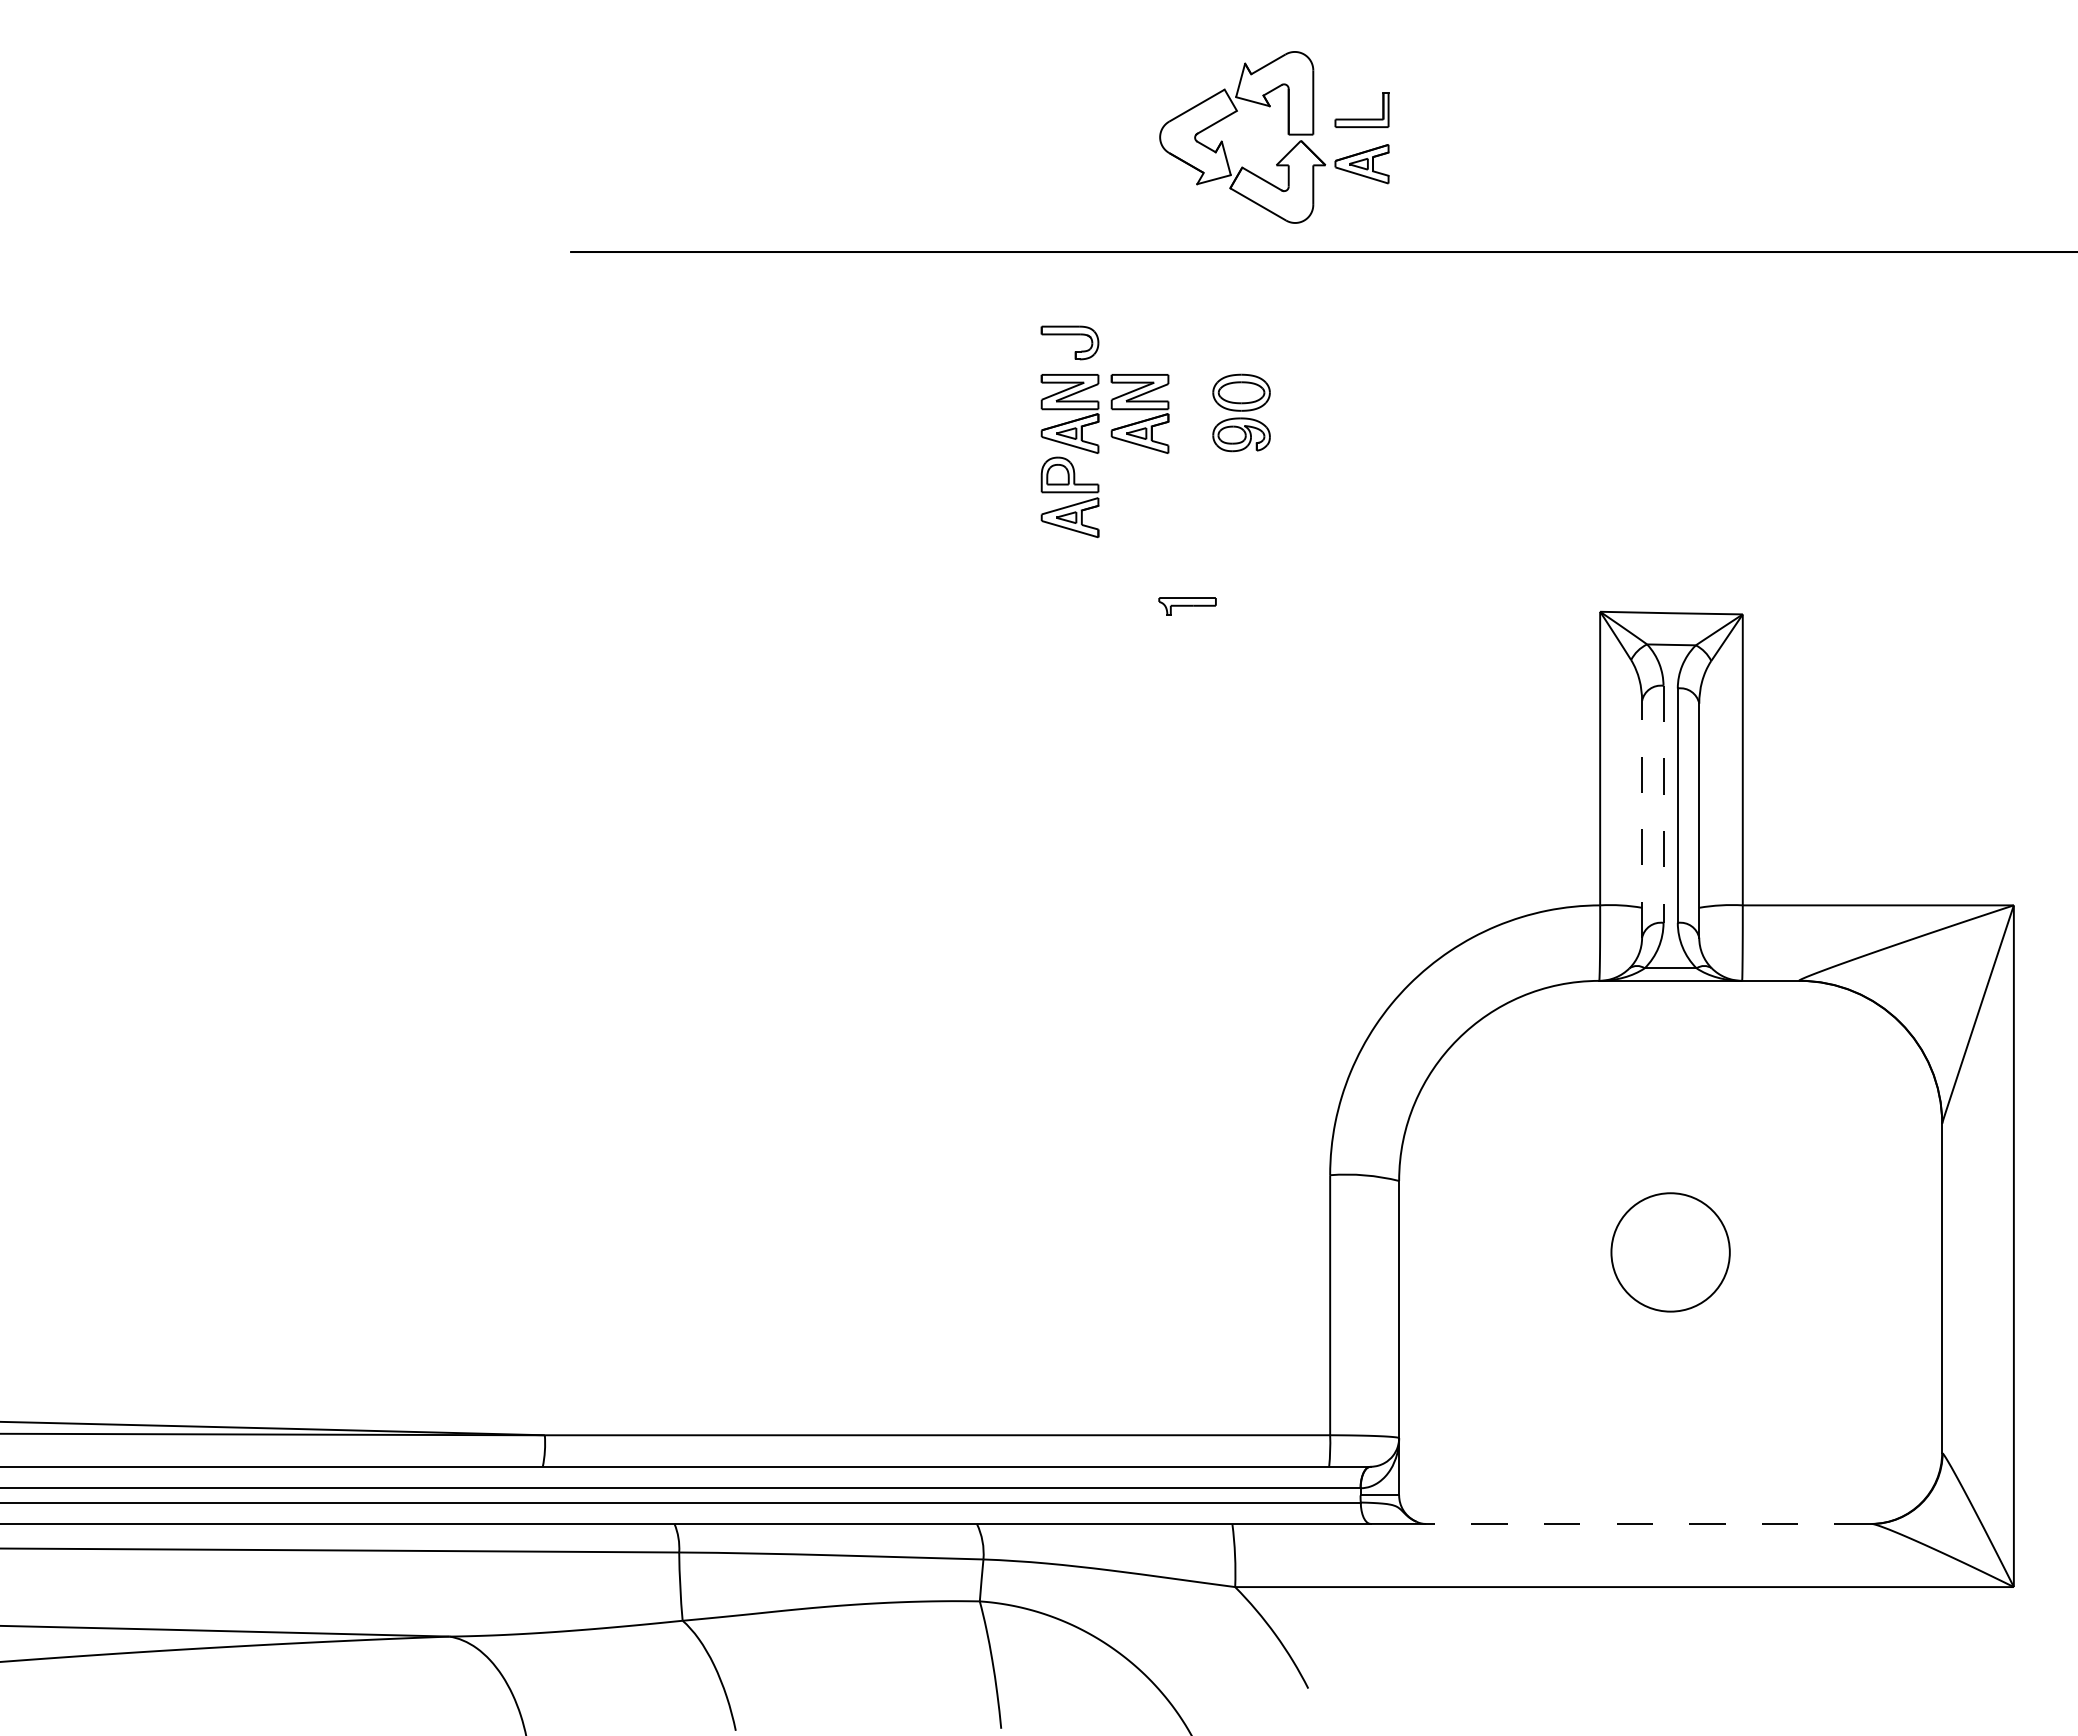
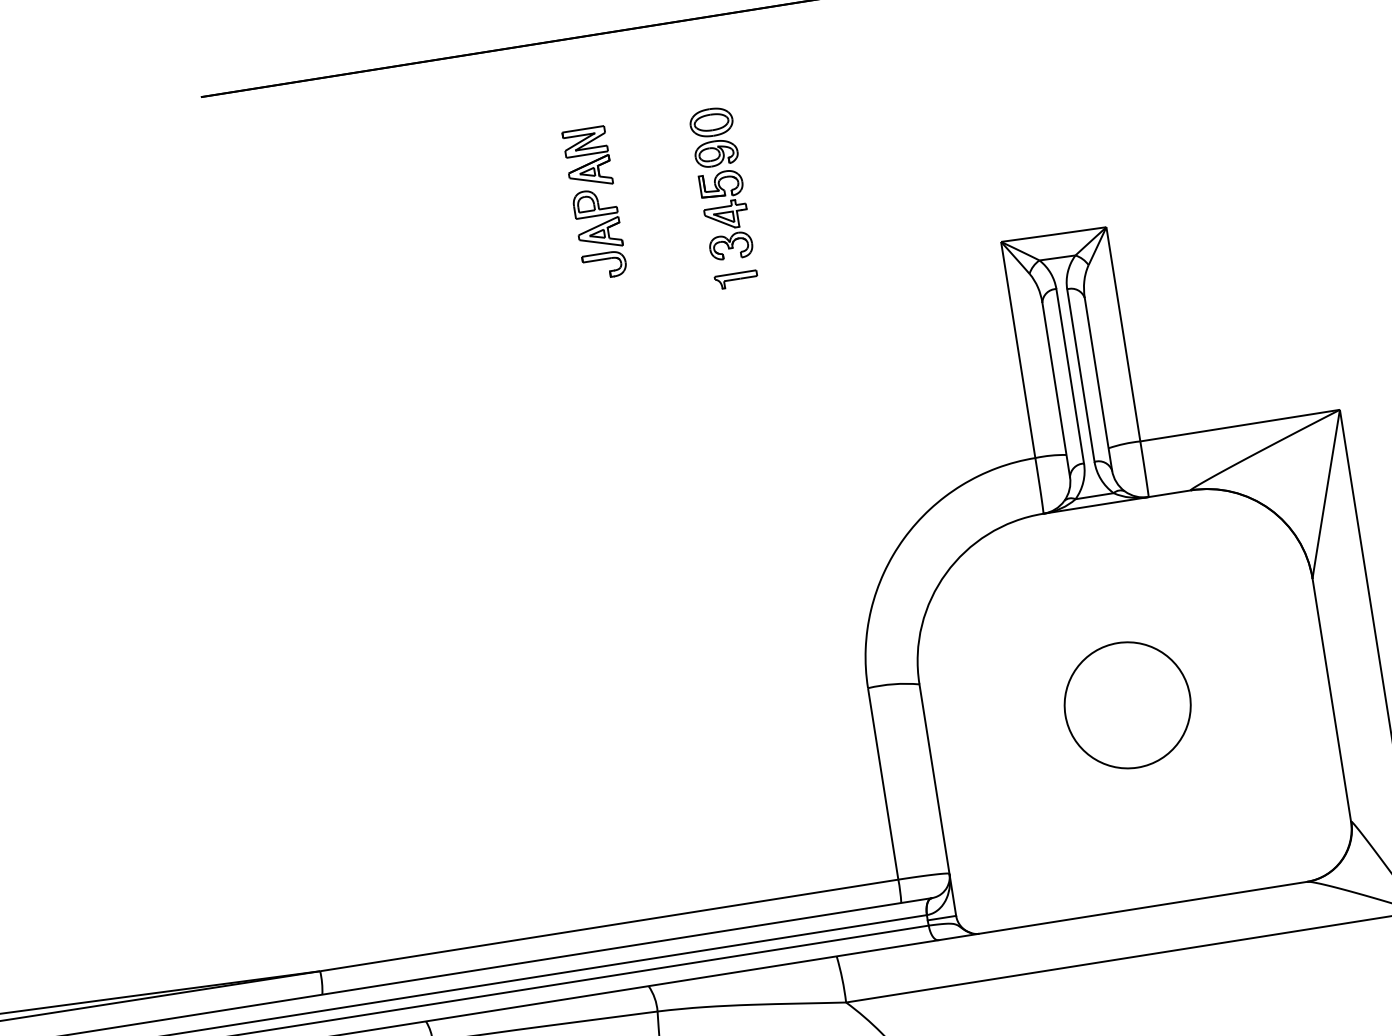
part: (1069, 335) -> (603, 260), moved
part: (1139, 413) -> (638, 149), removed
part: (1241, 518) -> (726, 215), added
part: (1187, 606) -> (736, 279), moved
line: (1663, 804) -> (1070, 376), dashed -> solid
line: (1642, 819) -> (1056, 389), dashed -> solid
circle: (1670, 1252) -> (1127, 705), size x1.43
line: (1647, 1523) -> (1142, 907), dashed -> solid

